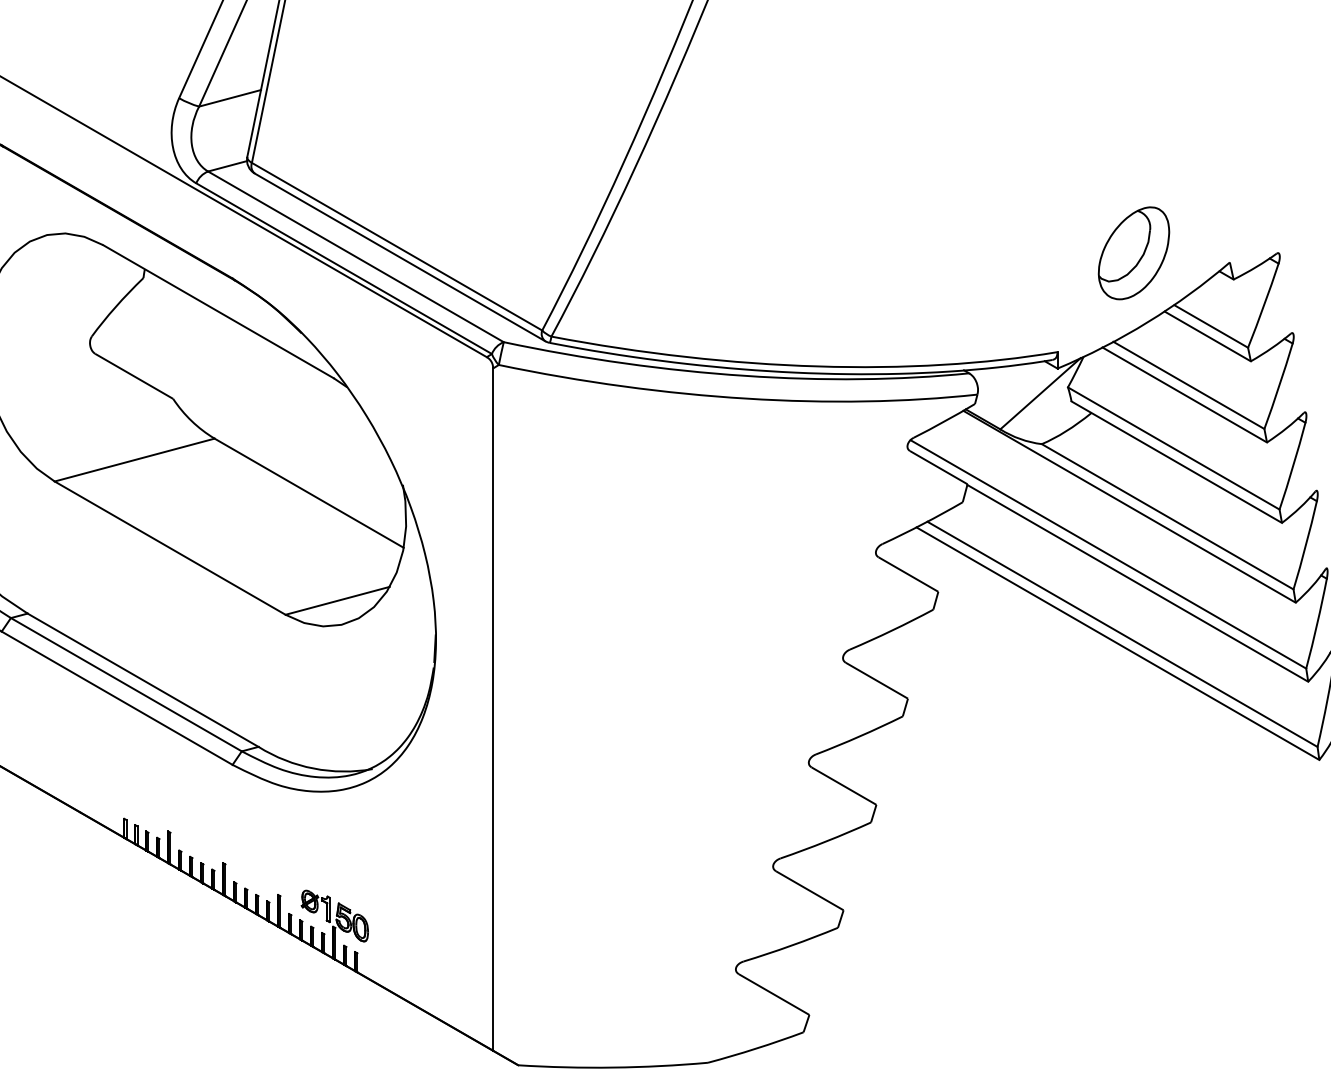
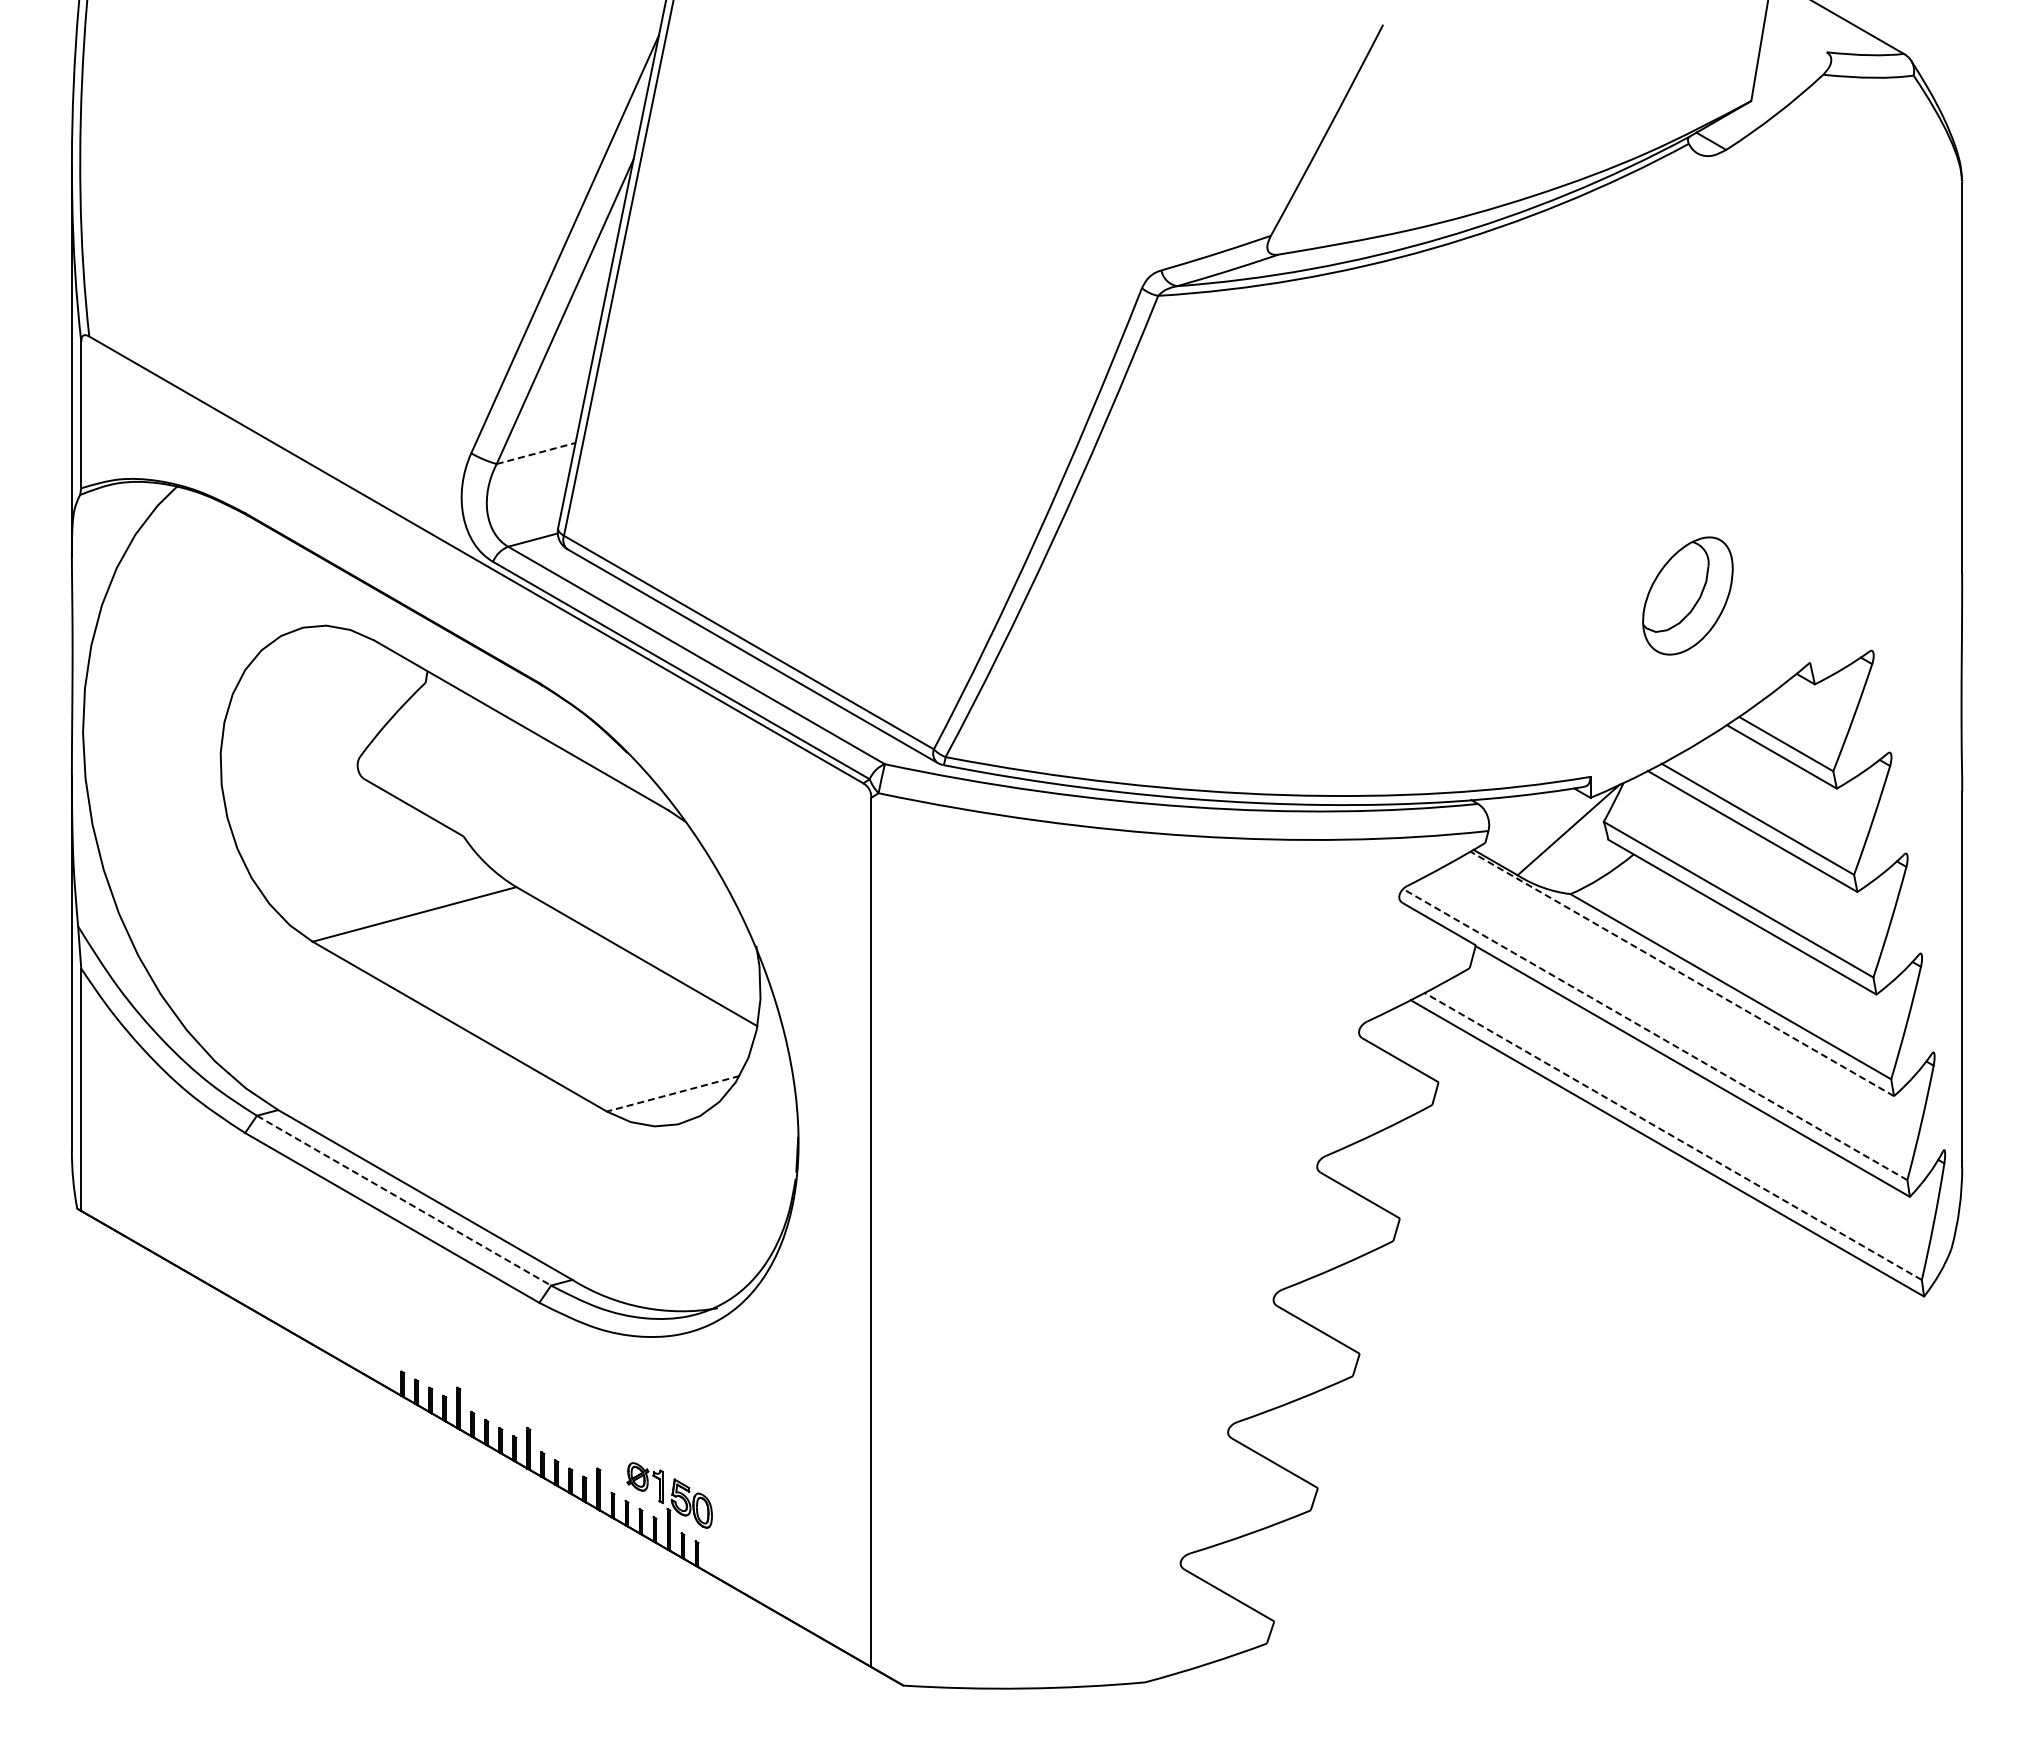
line: (230, 98) -> (536, 453), solid -> dashed
part: (1133, 252) -> (1687, 595), moved
line: (1128, 506) -> (1681, 973), solid -> dashed
line: (1107, 554) -> (1654, 1034), solid -> dashed
line: (337, 600) -> (673, 1093), solid -> dashed
line: (1122, 634) -> (1673, 1136), solid -> dashed
line: (126, 684) -> (404, 1200), solid -> dashed

